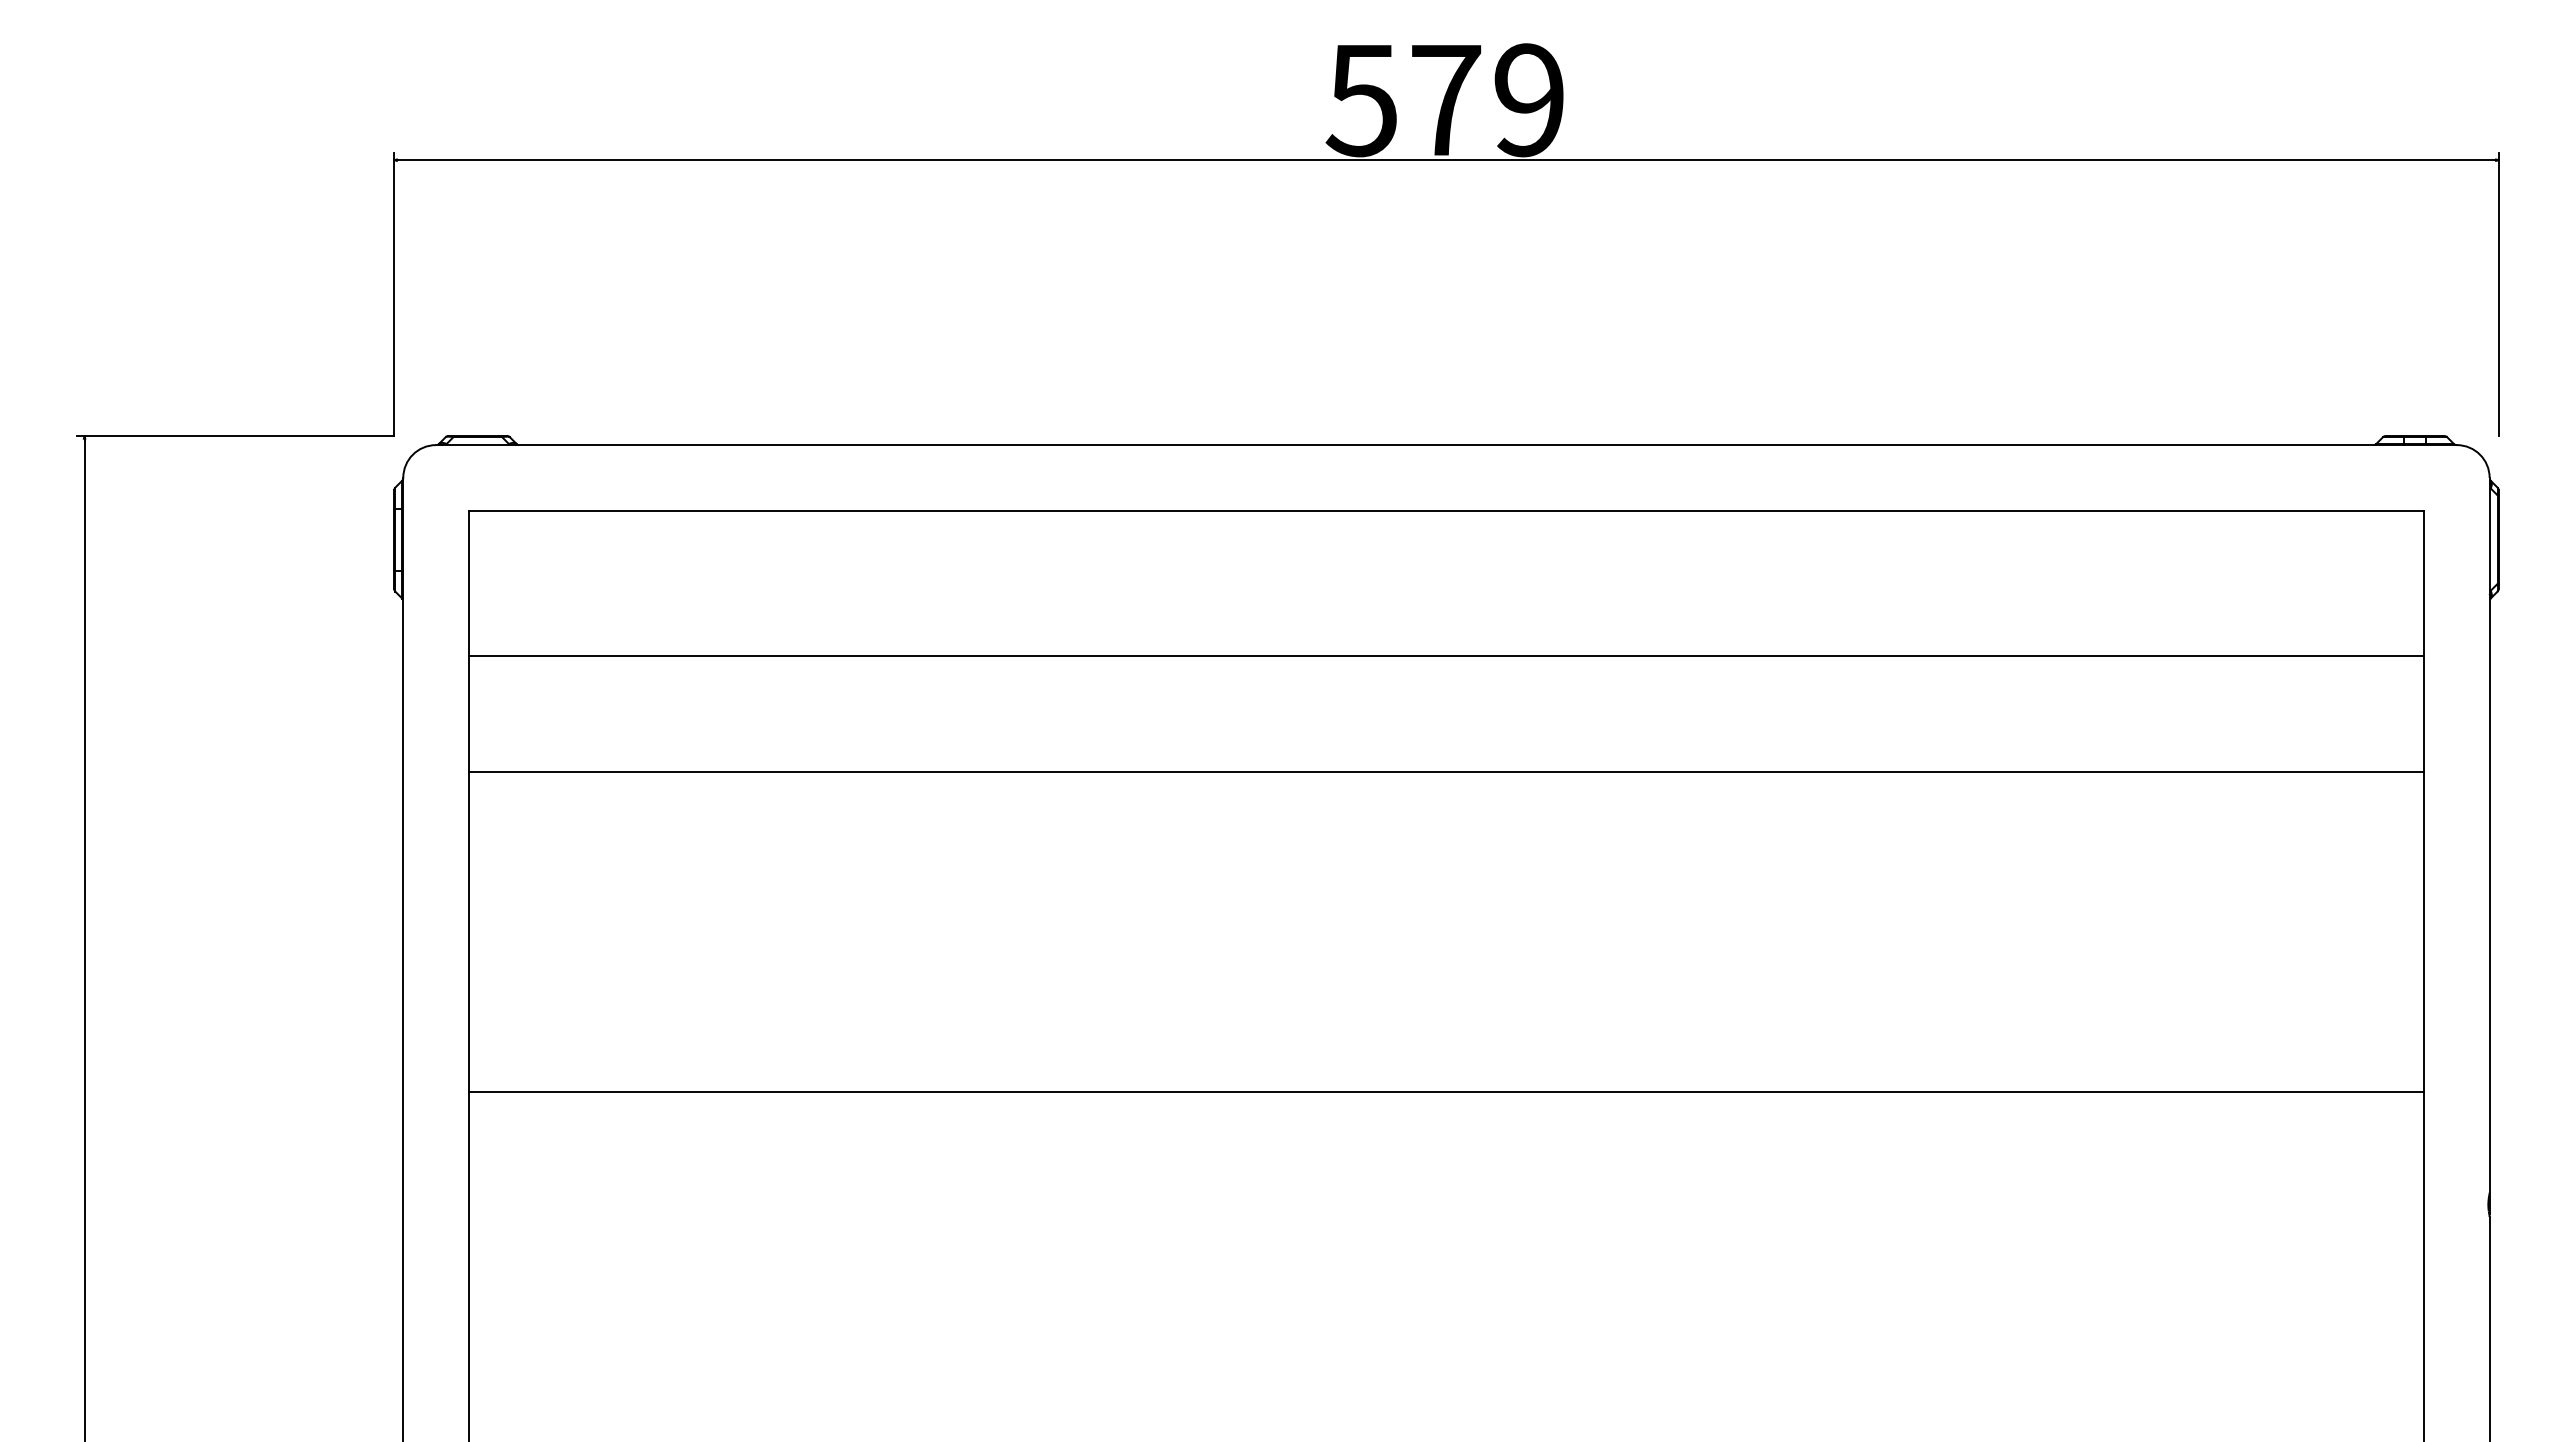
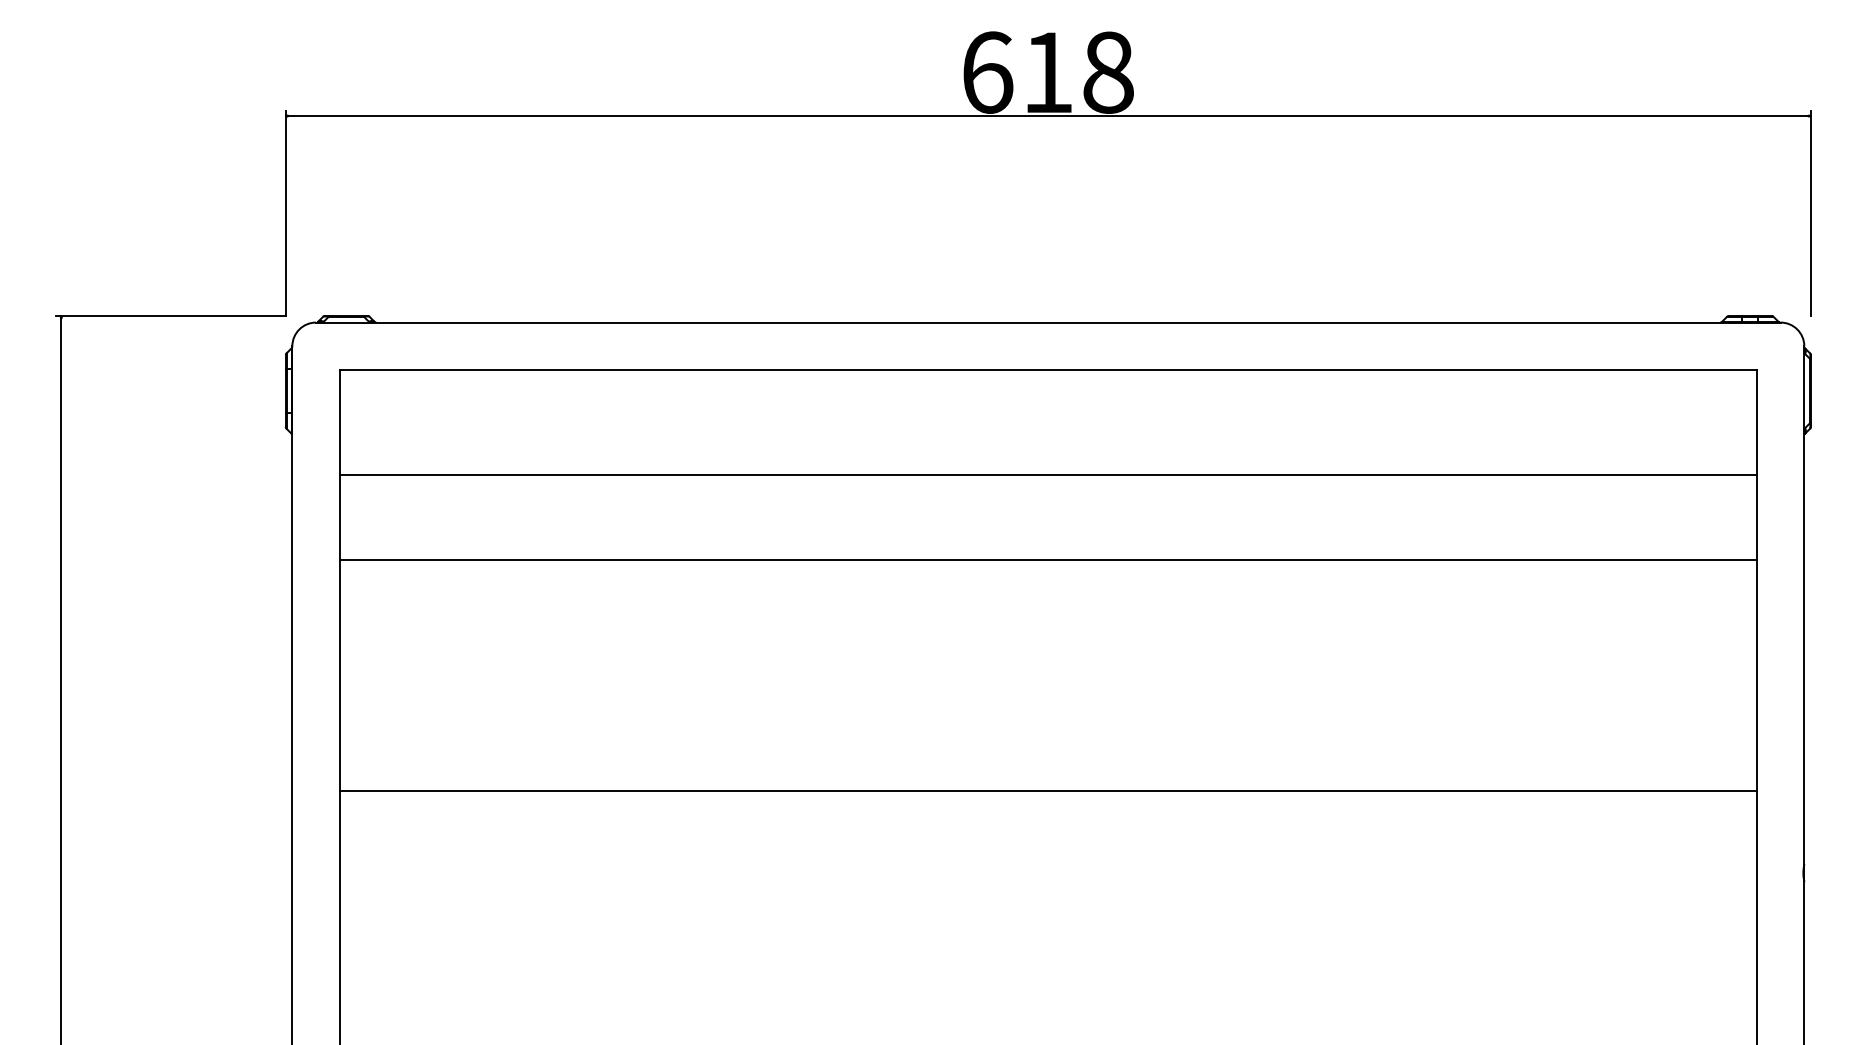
text: (1444, 100) -> (1046, 72), 579 -> 618

